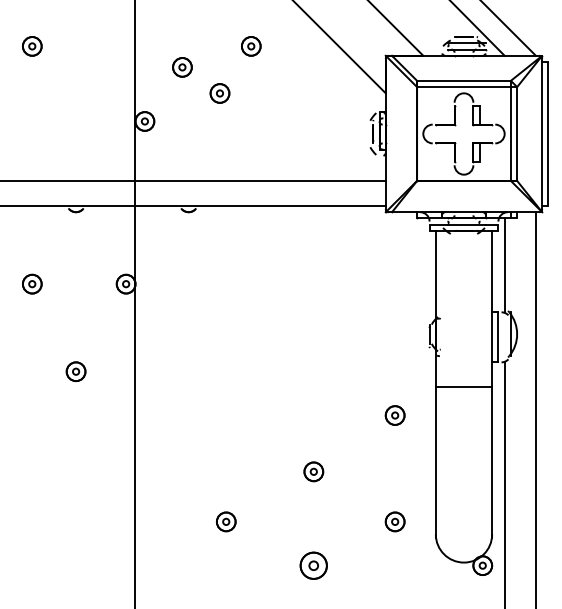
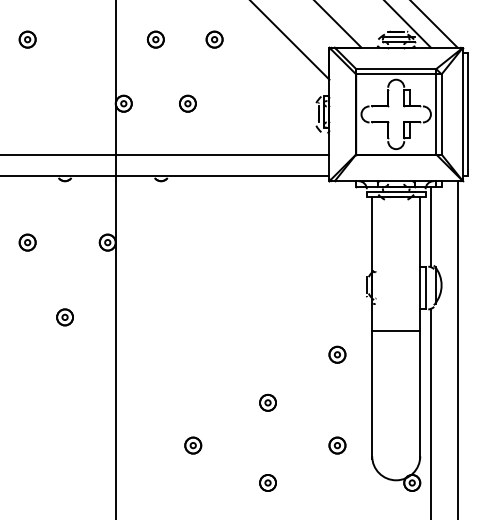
part: (182, 67) -> (155, 39), moved
part: (219, 93) -> (187, 103), moved
part: (313, 565) -> (267, 482), size x0.71

